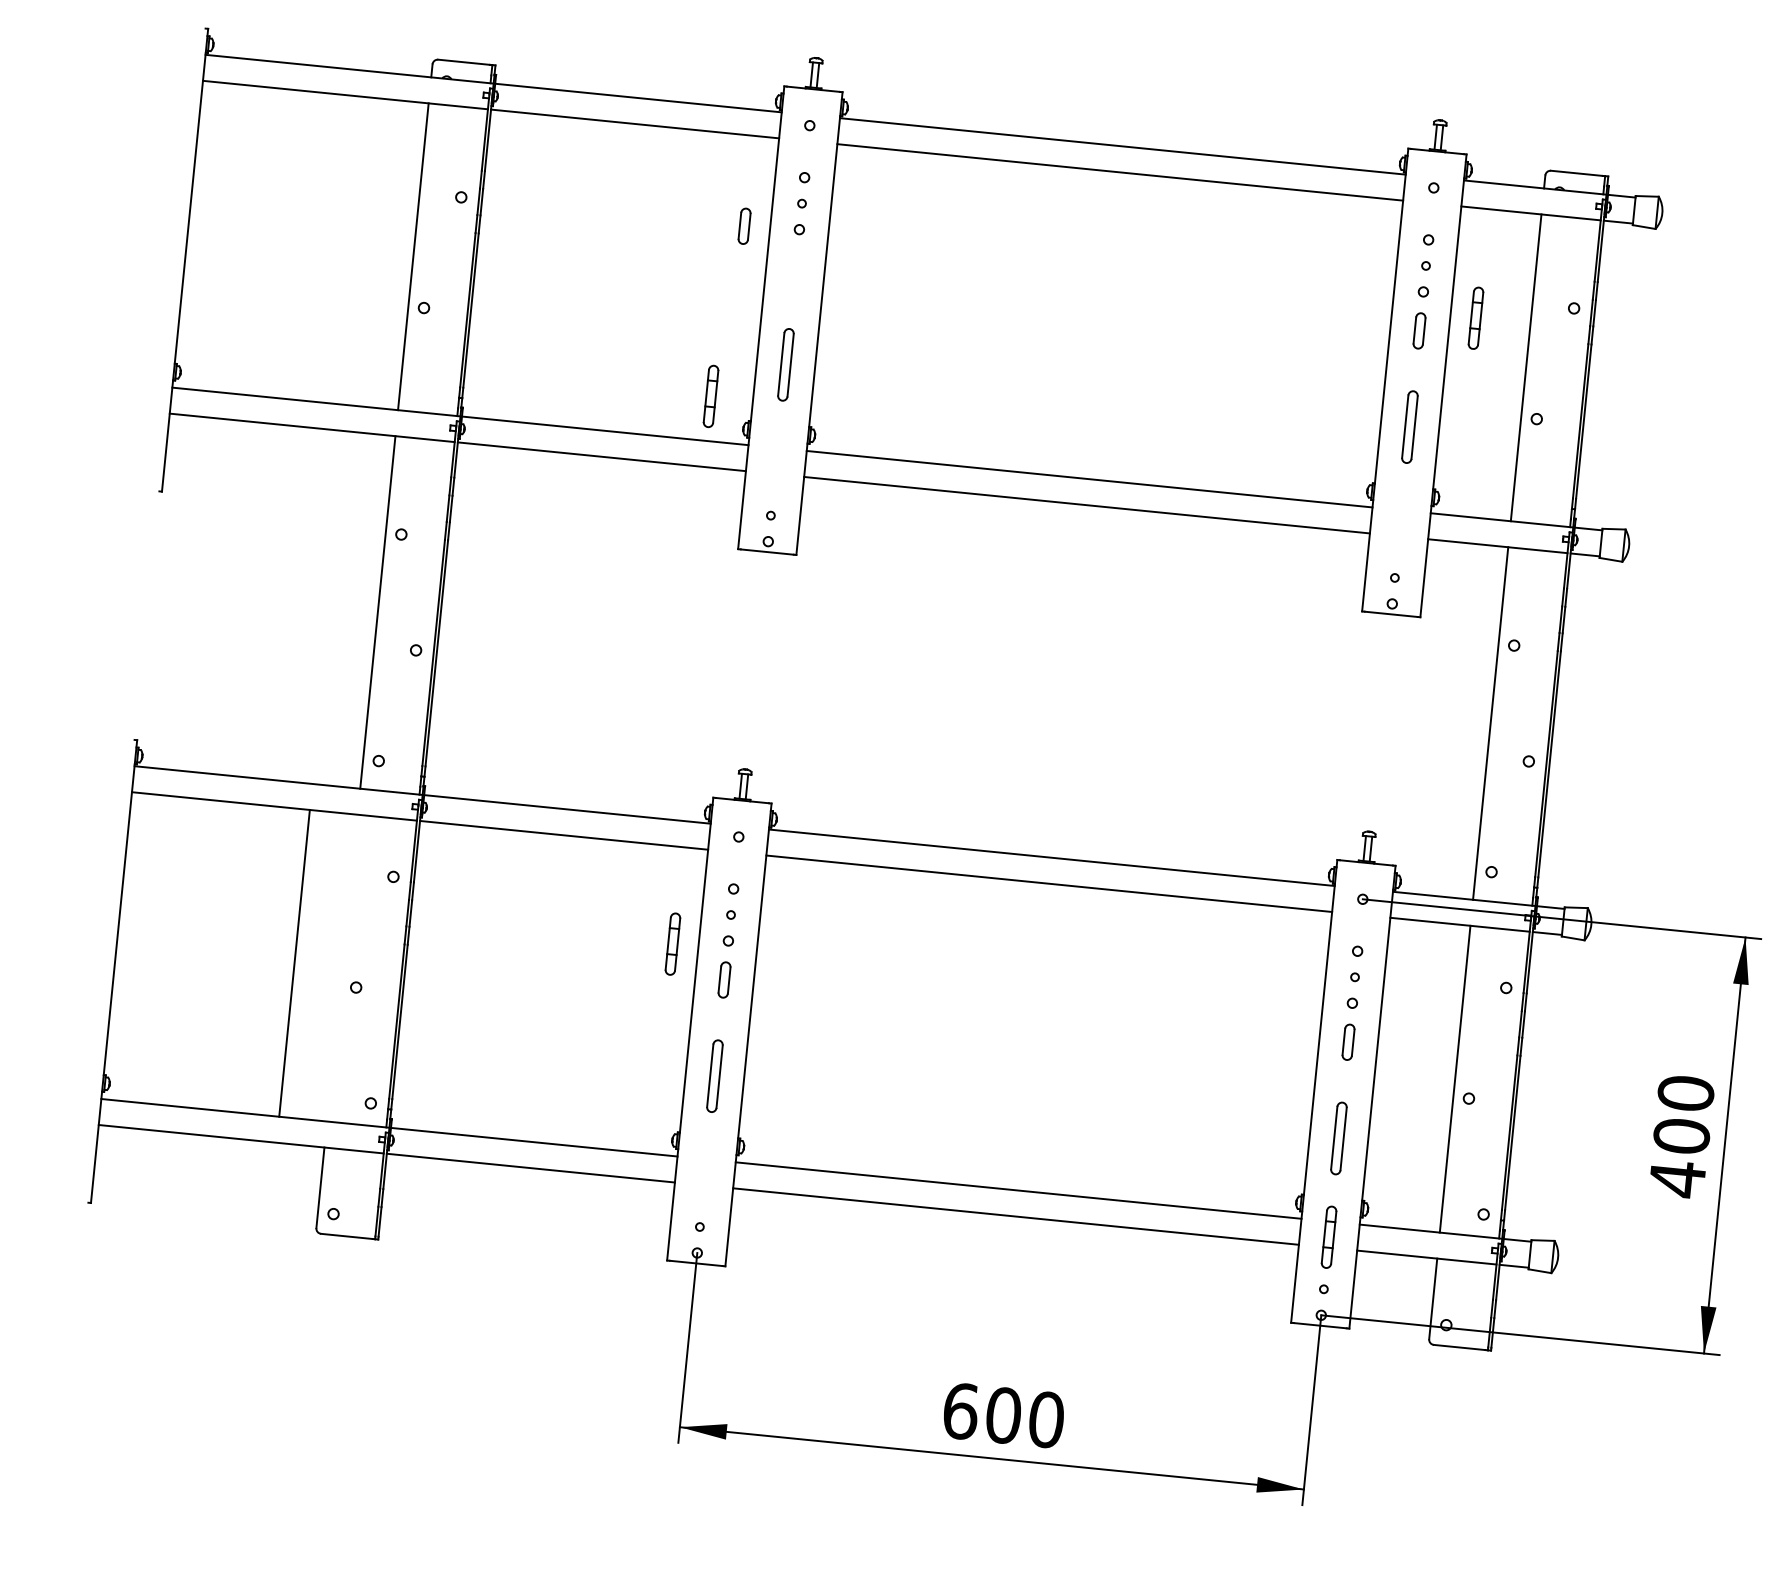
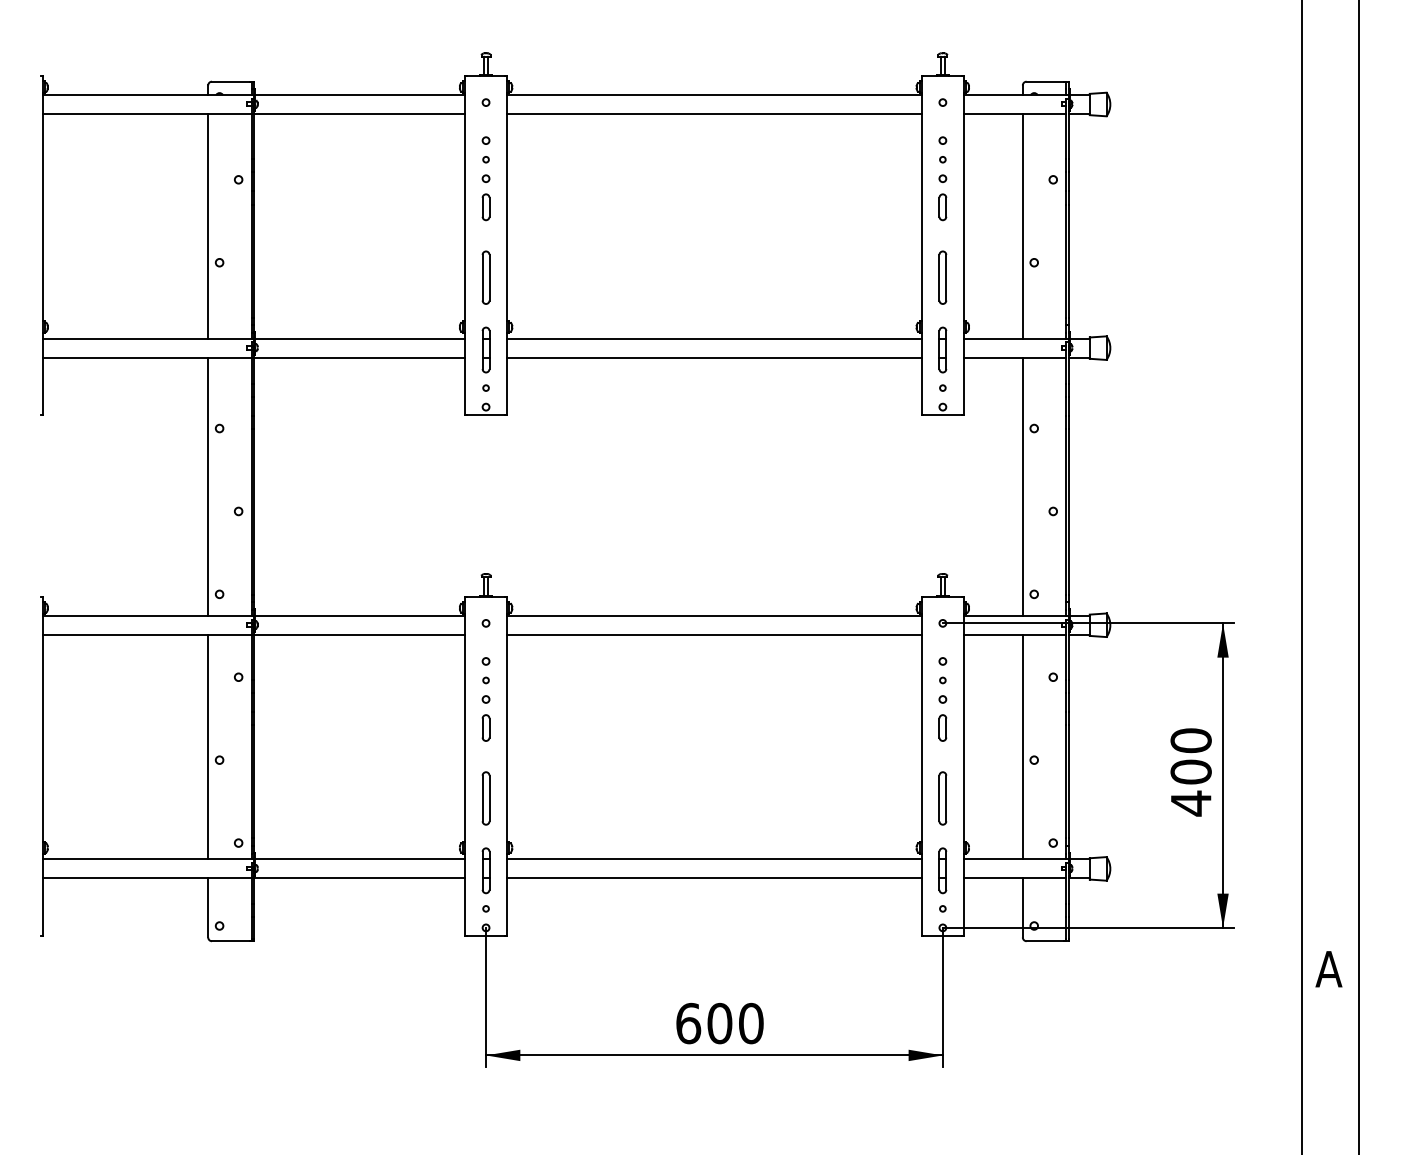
part: (743, 226) -> (485, 207), moved
part: (1475, 317) -> (942, 349), moved
part: (710, 395) -> (485, 349), moved
part: (672, 943) -> (485, 870), moved
line: (295, 962) -> (208, 746), moved

